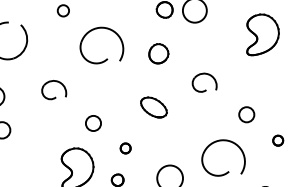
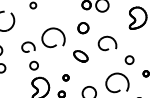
part: (105, 58) -> (55, 44), moved
part: (204, 81) -> (107, 42), size x1.4
circle: (92, 123) -> (33, 65), moved

